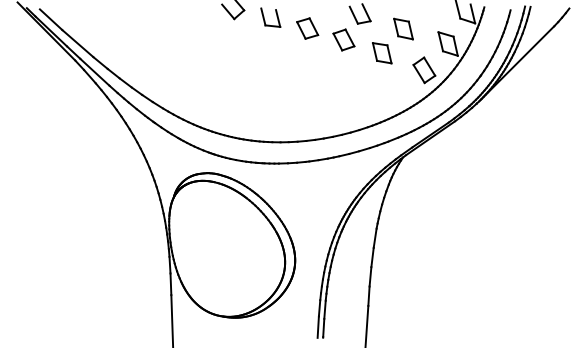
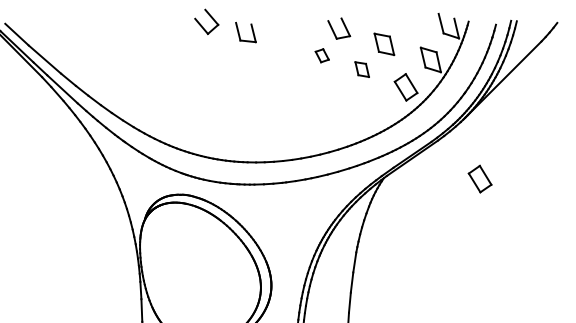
part: (307, 28) -> (284, 43), removed
part: (343, 39) -> (321, 55), size x0.6
part: (382, 53) -> (362, 69), size x0.7
part: (495, 158) -> (480, 179), added

